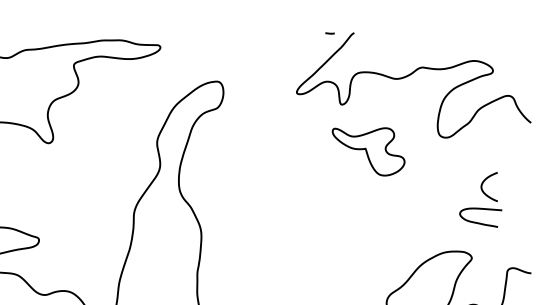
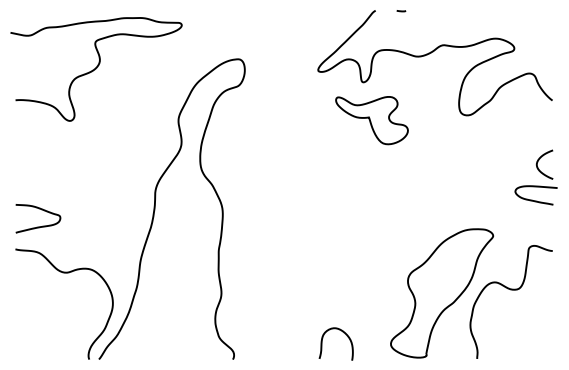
line: (330, 33) -> (401, 11), moved
part: (368, 151) -> (371, 120), moved
part: (484, 194) -> (539, 172), moved

